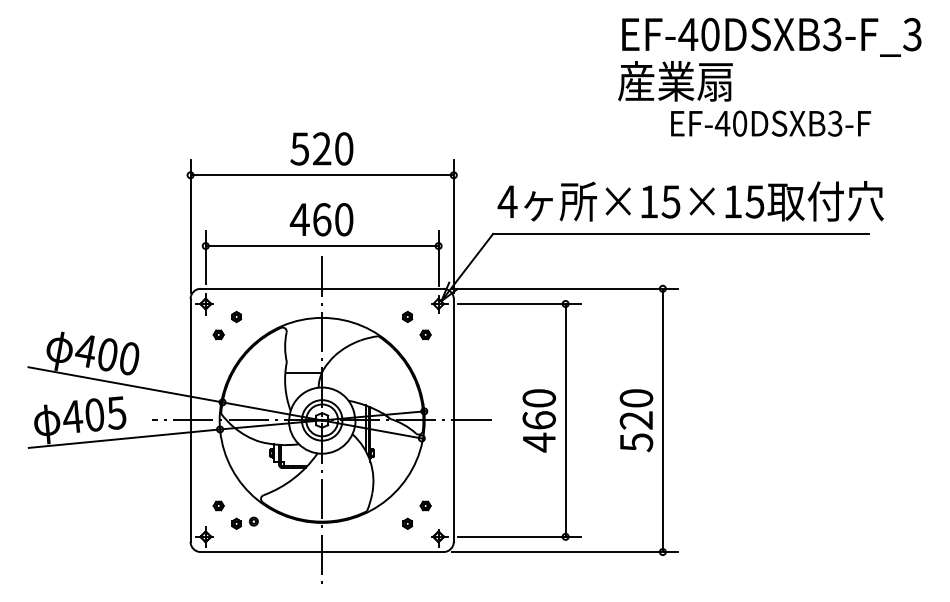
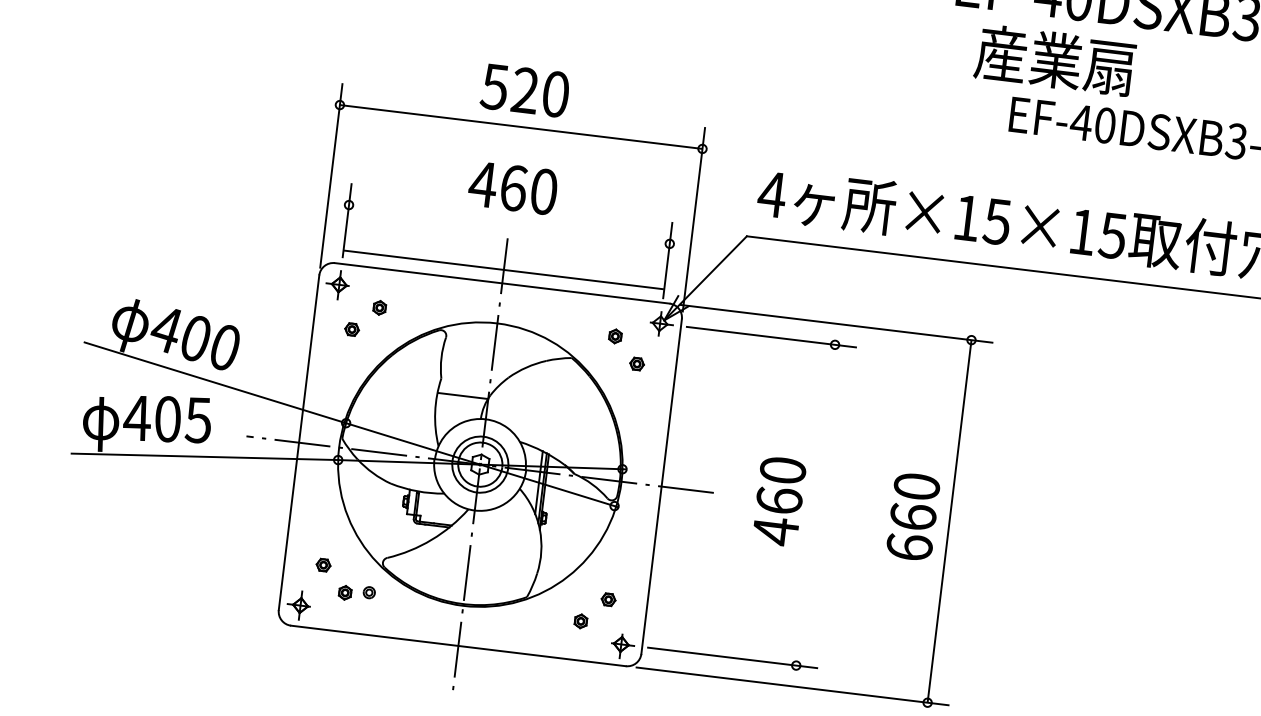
text: (675, 81) -> (1055, 60), moved
line: (321, 246) -> (502, 270), moved
line: (565, 420) -> (815, 505), removed
text: (636, 431) -> (911, 532), 520 -> 660

